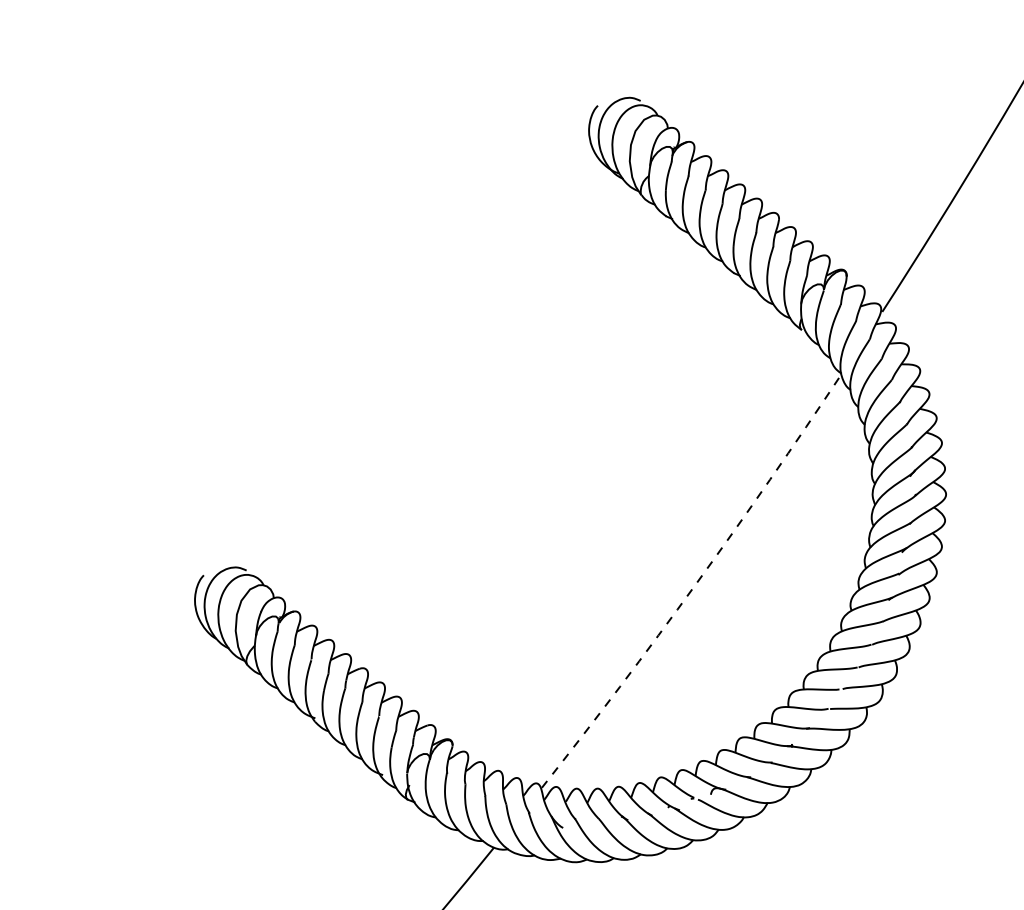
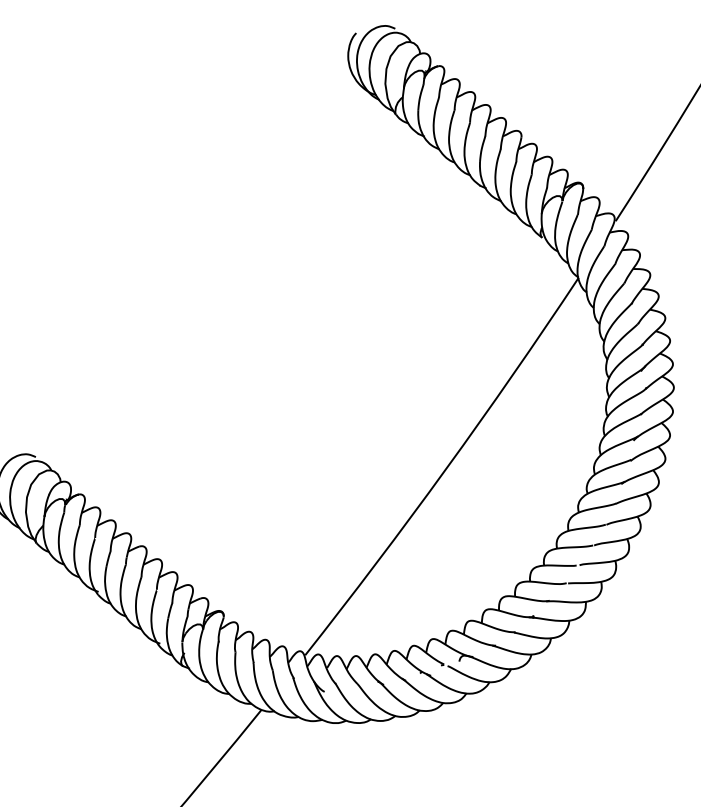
arc: (696, 583) -> (446, 468), dashed -> solid

